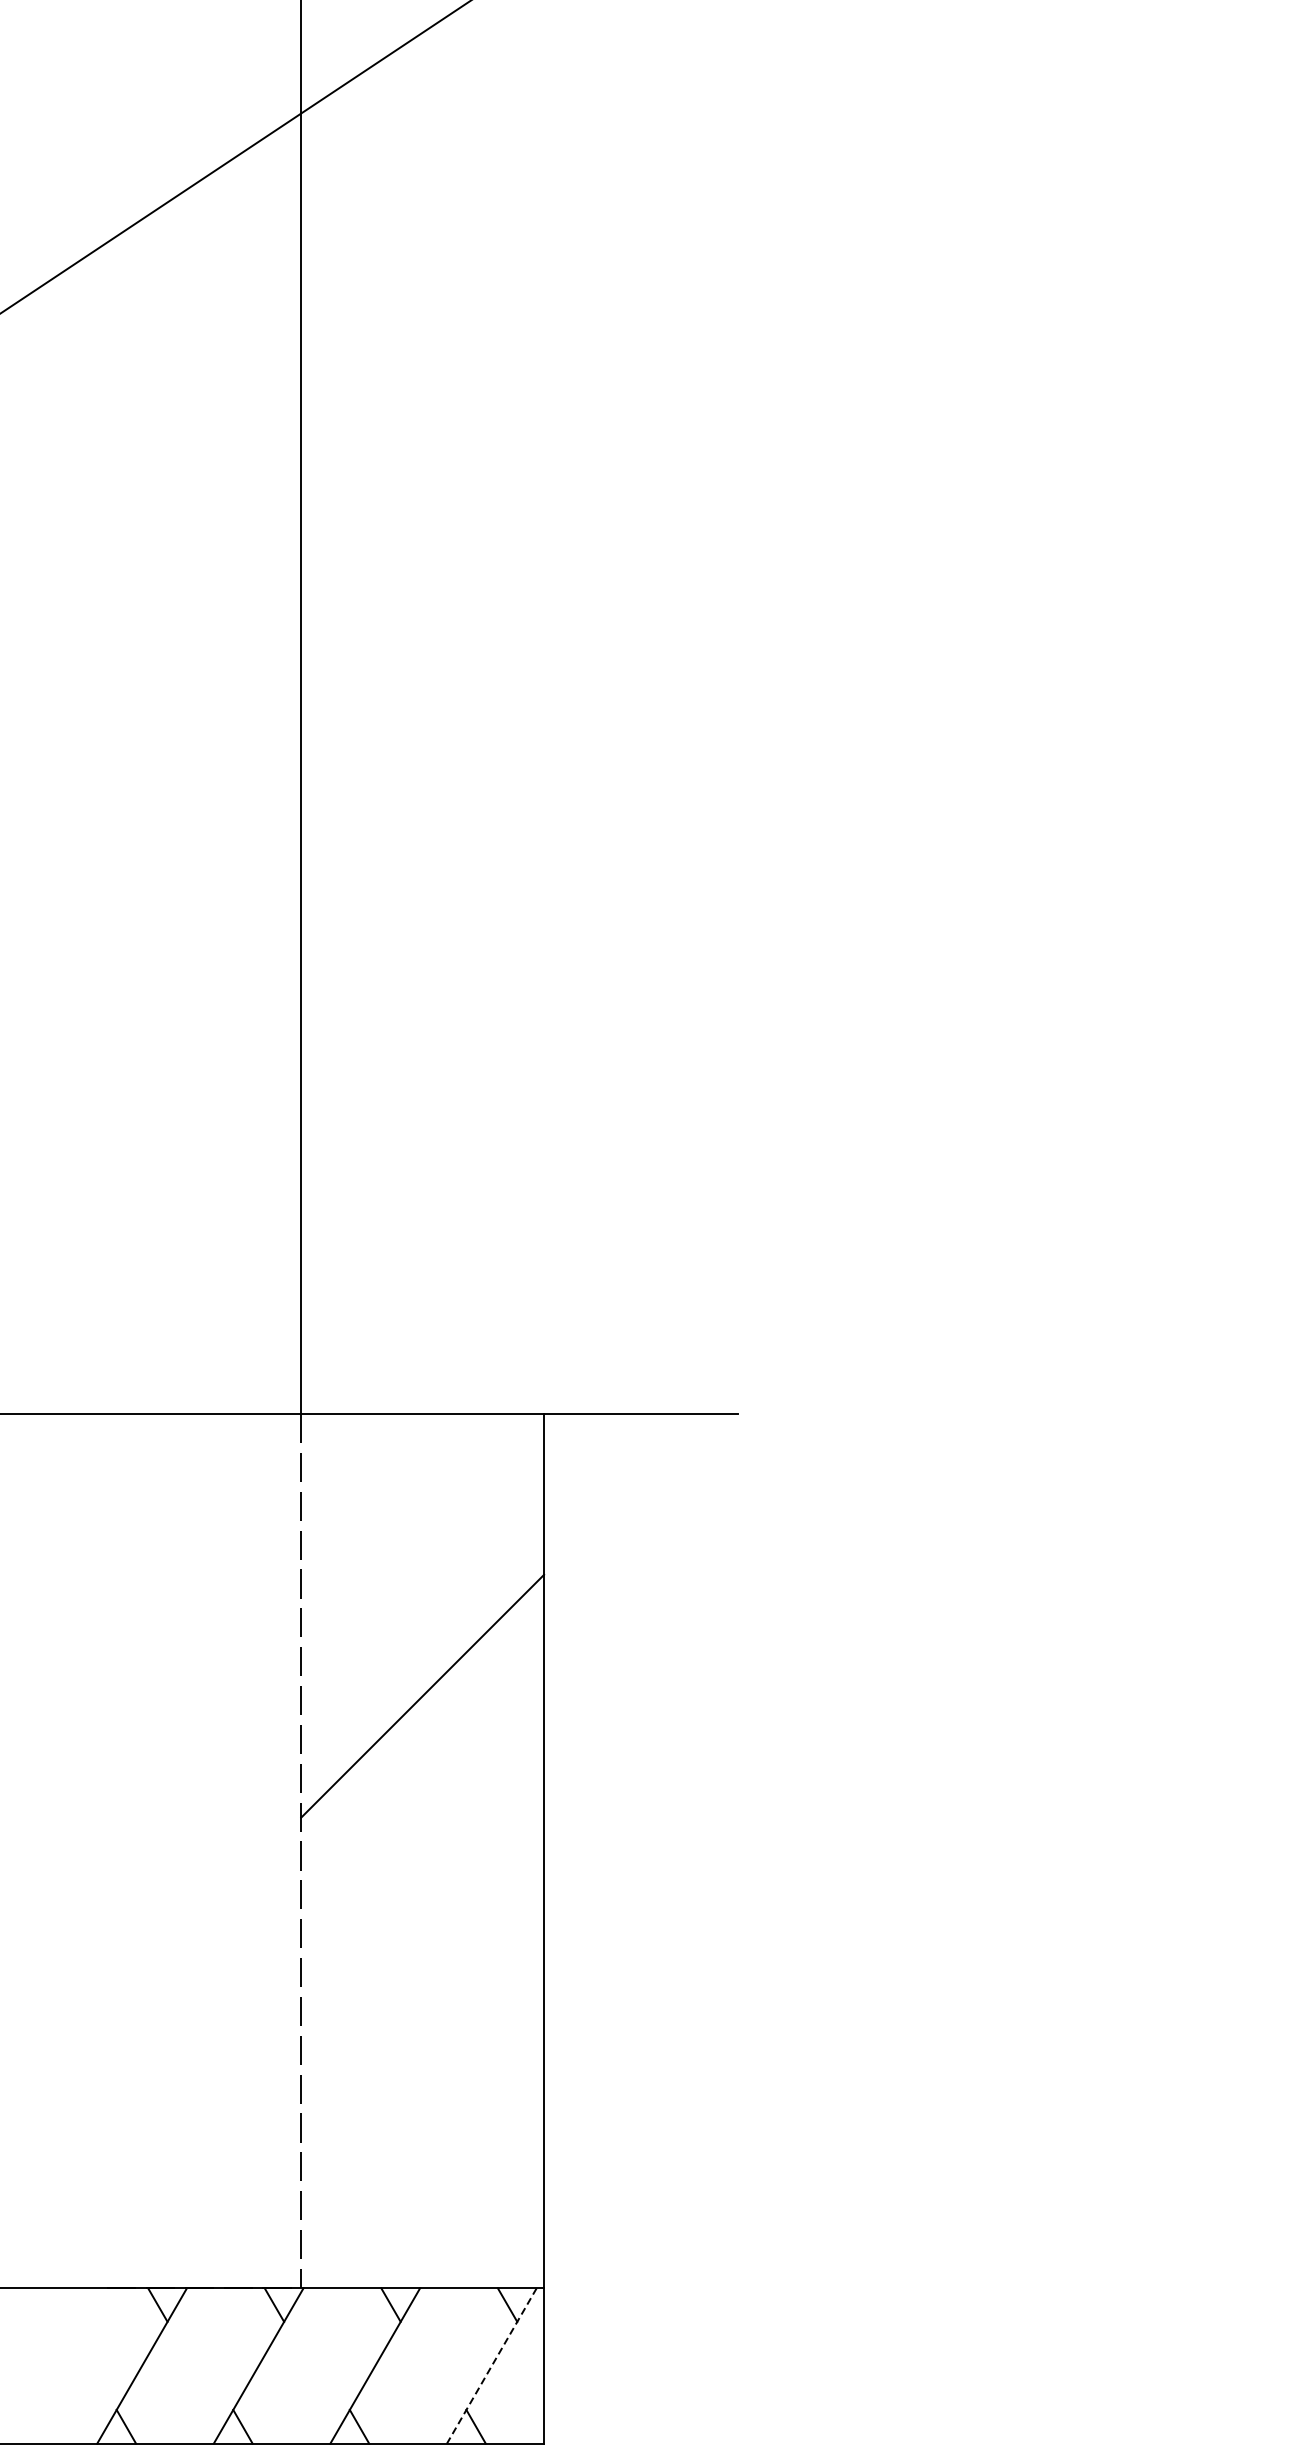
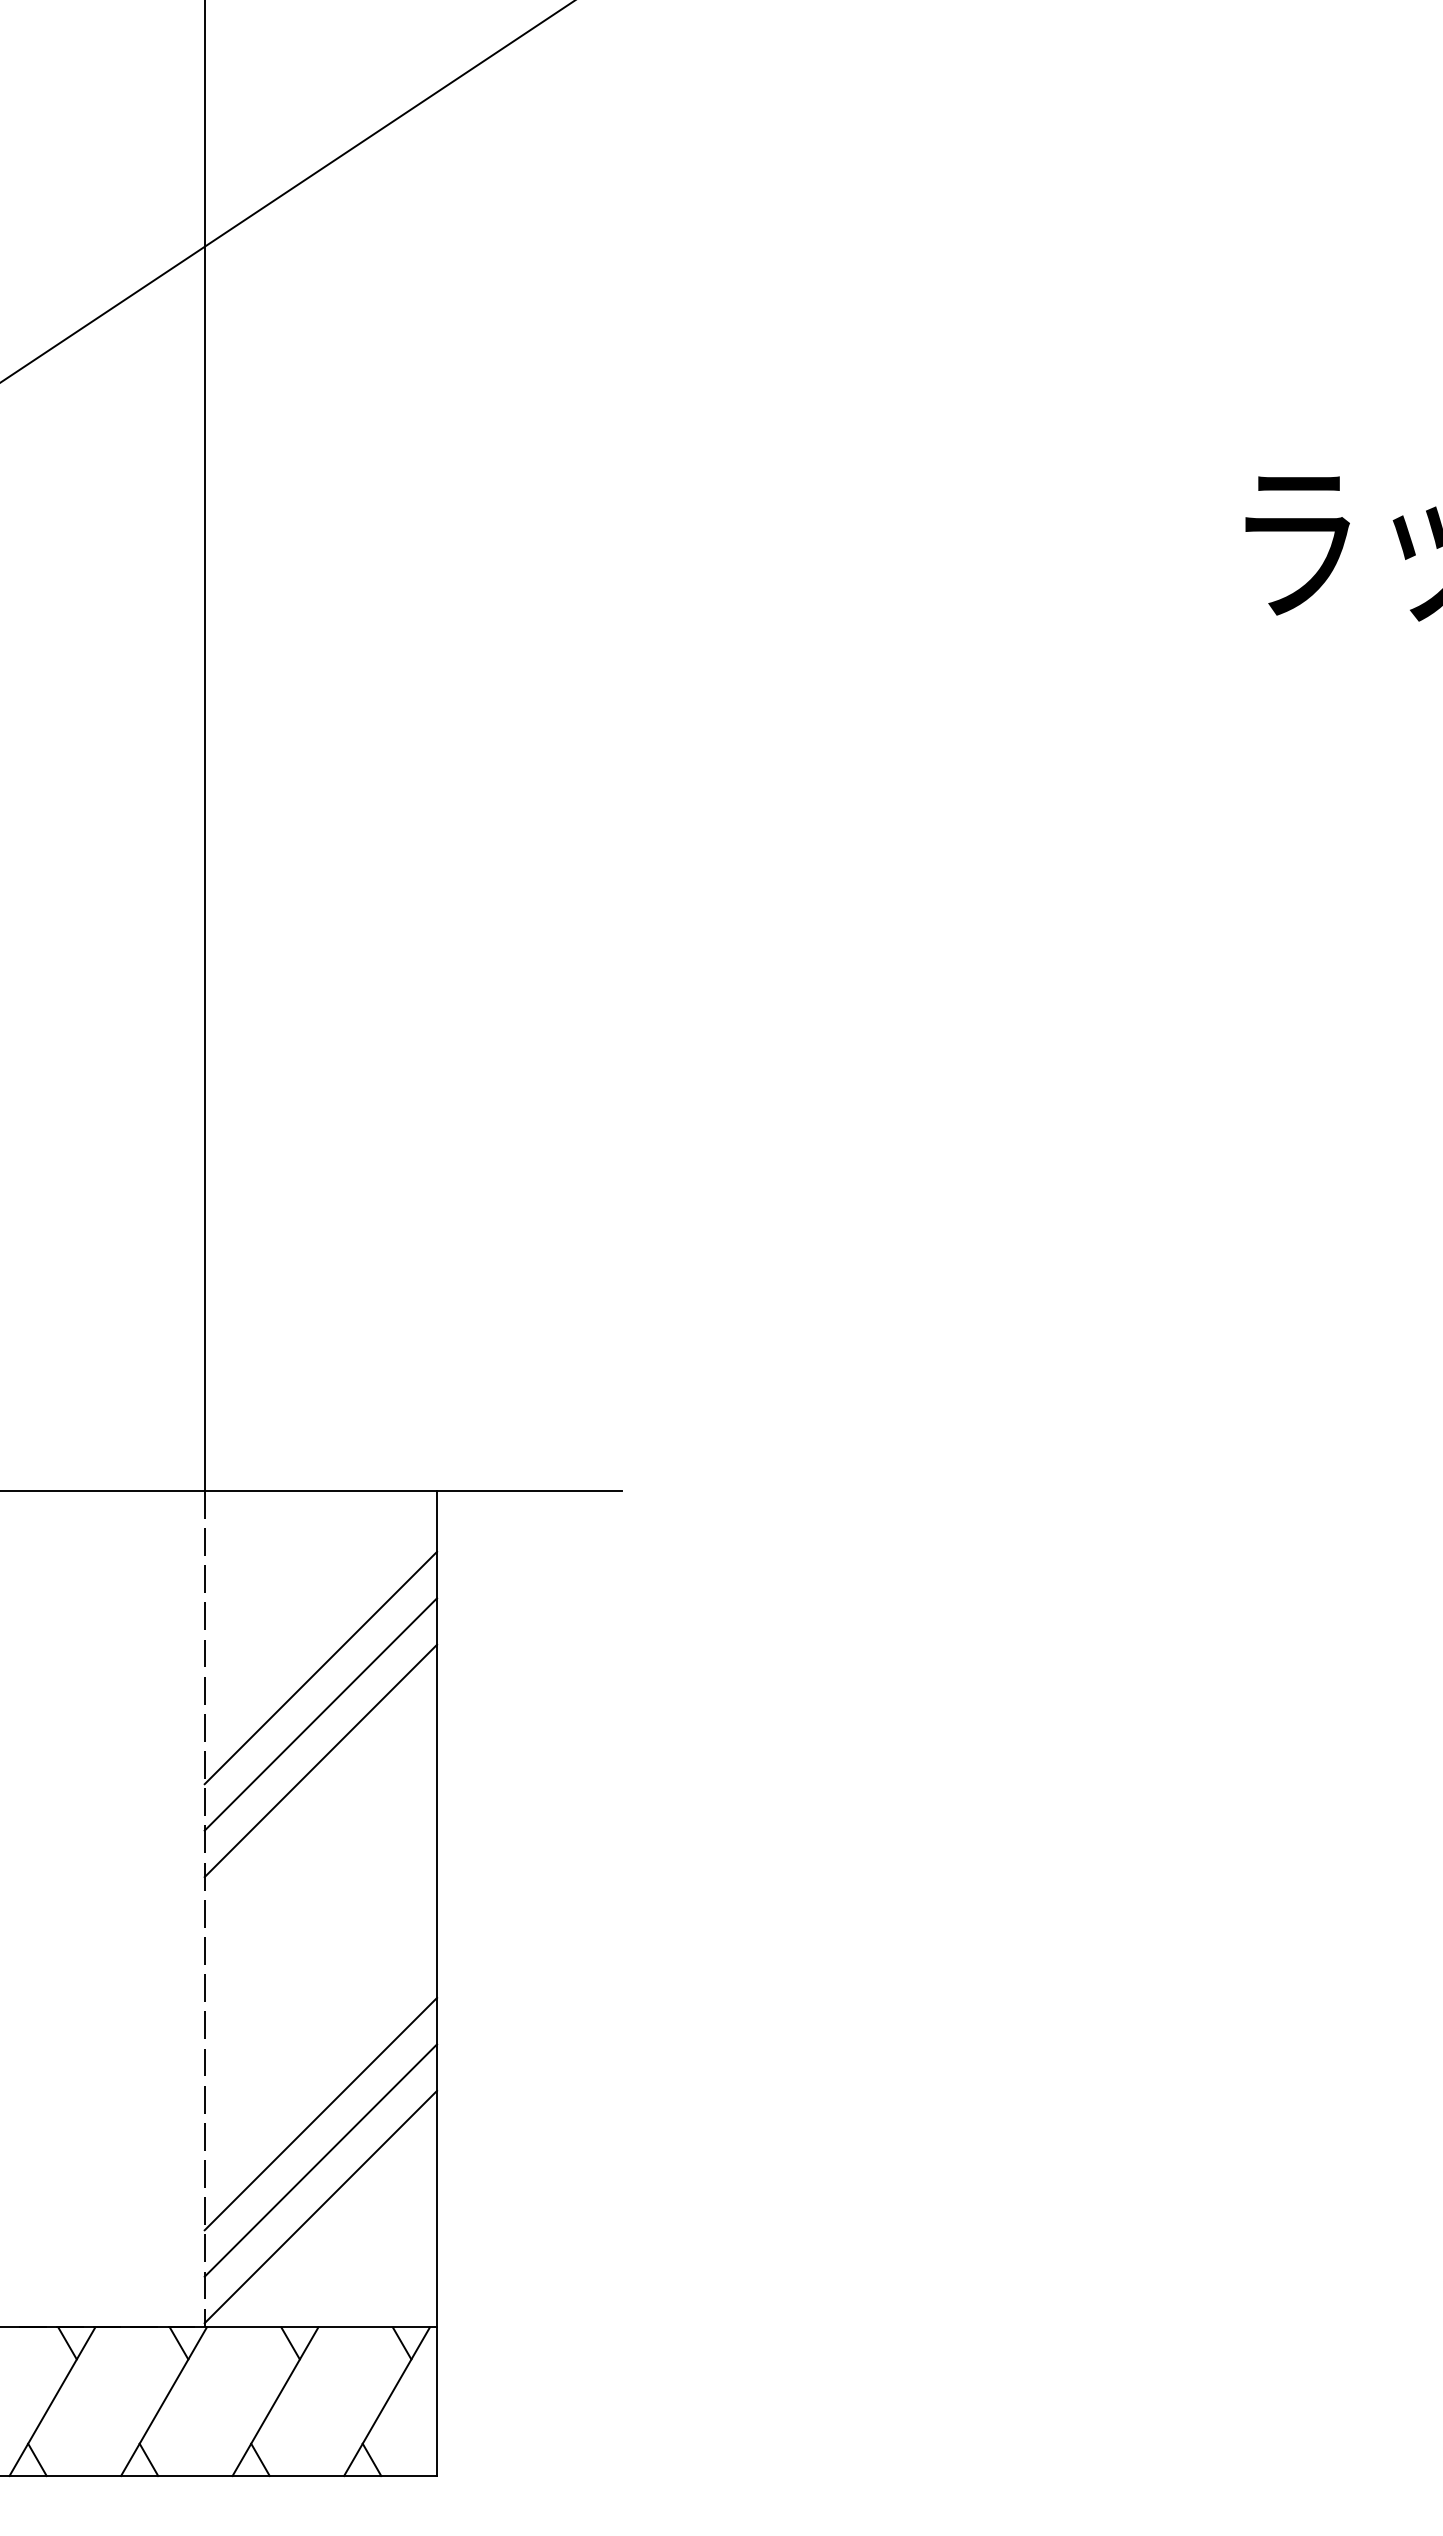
line: (422, 1598) -> (320, 1667), added
line: (422, 1647) -> (320, 1714), added
line: (422, 2064) -> (320, 2113), added
line: (422, 2113) -> (320, 2160), added
line: (422, 2161) -> (320, 2206), added
line: (492, 2365) -> (387, 2401), dashed -> solid

